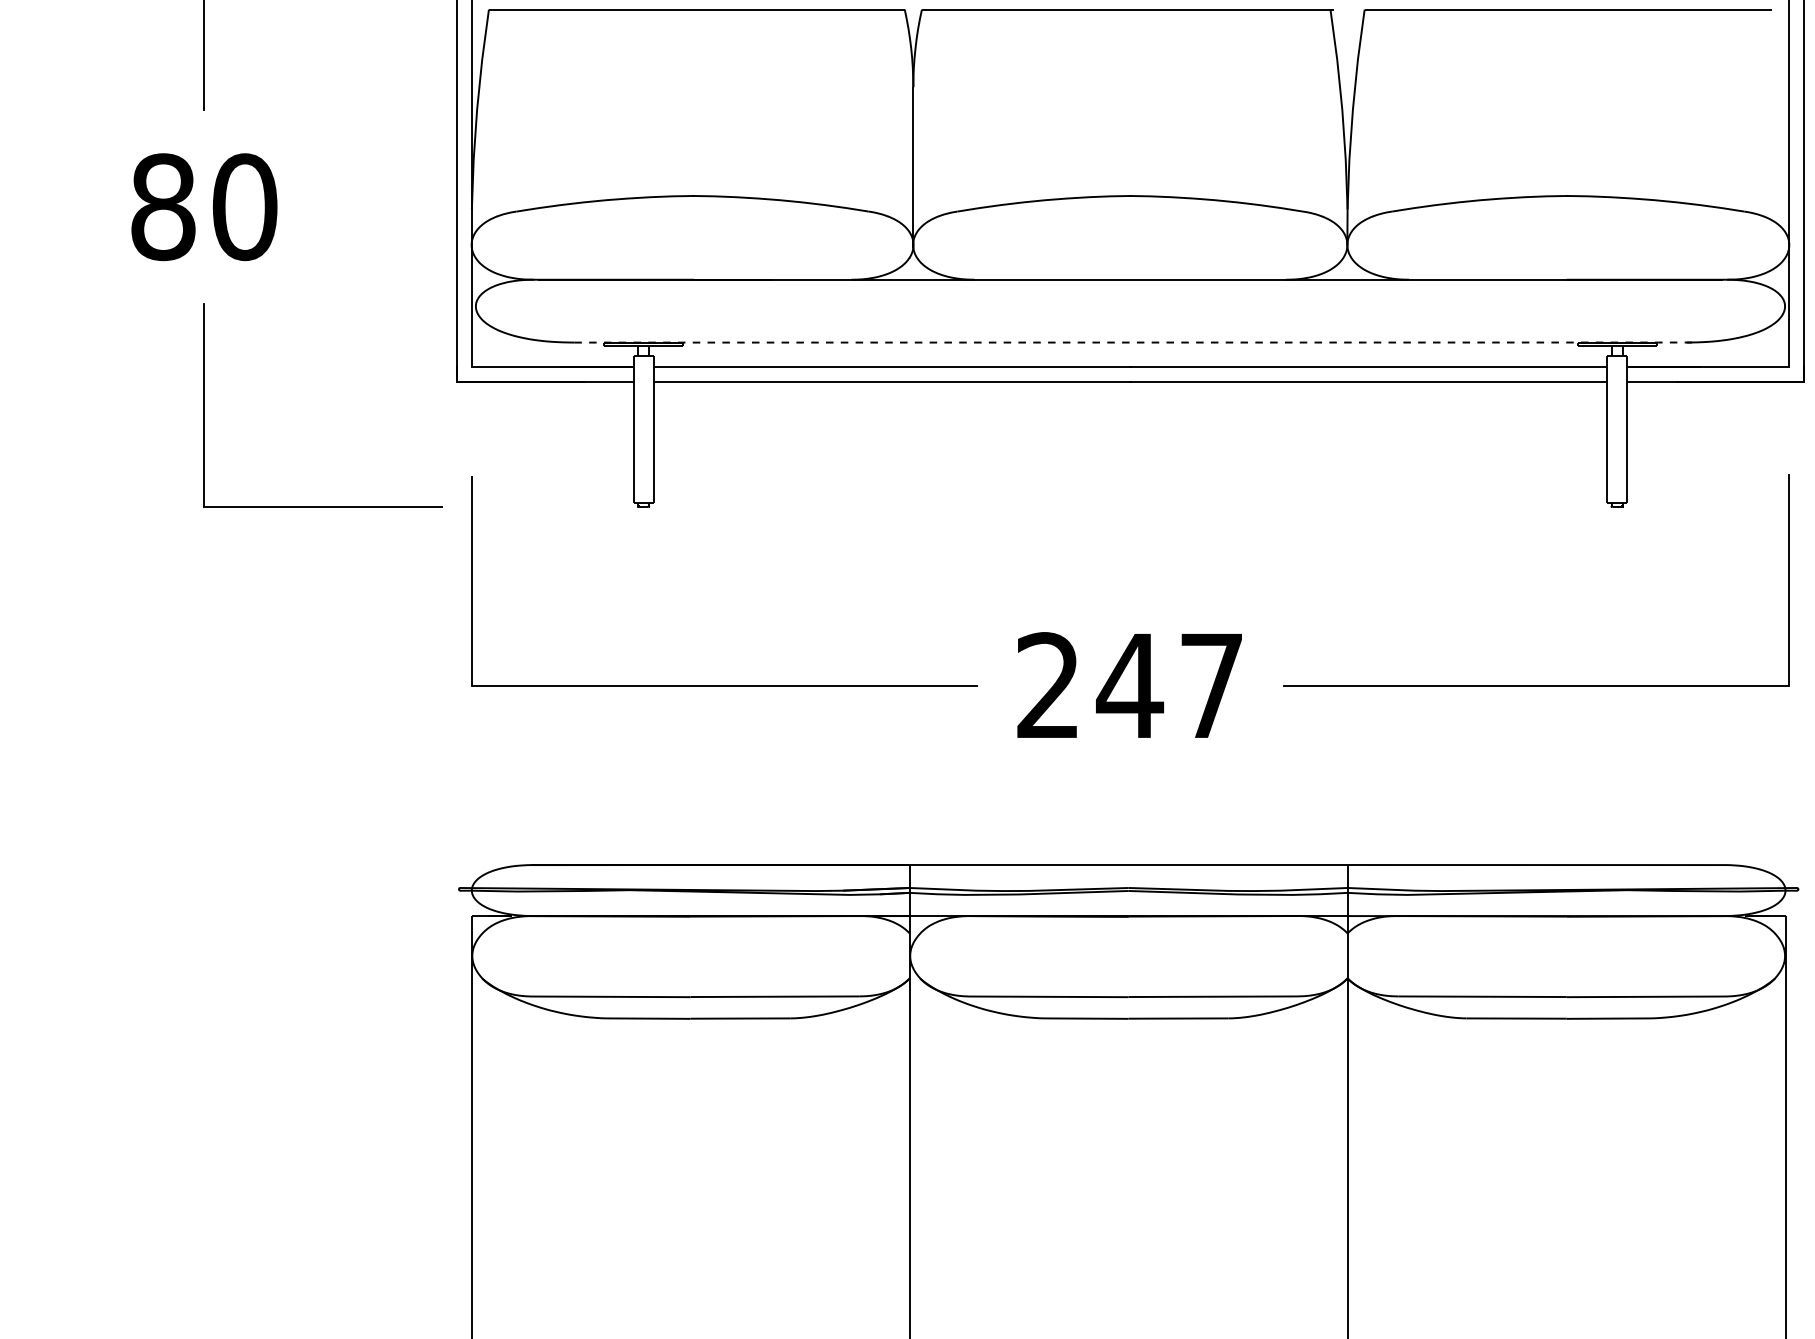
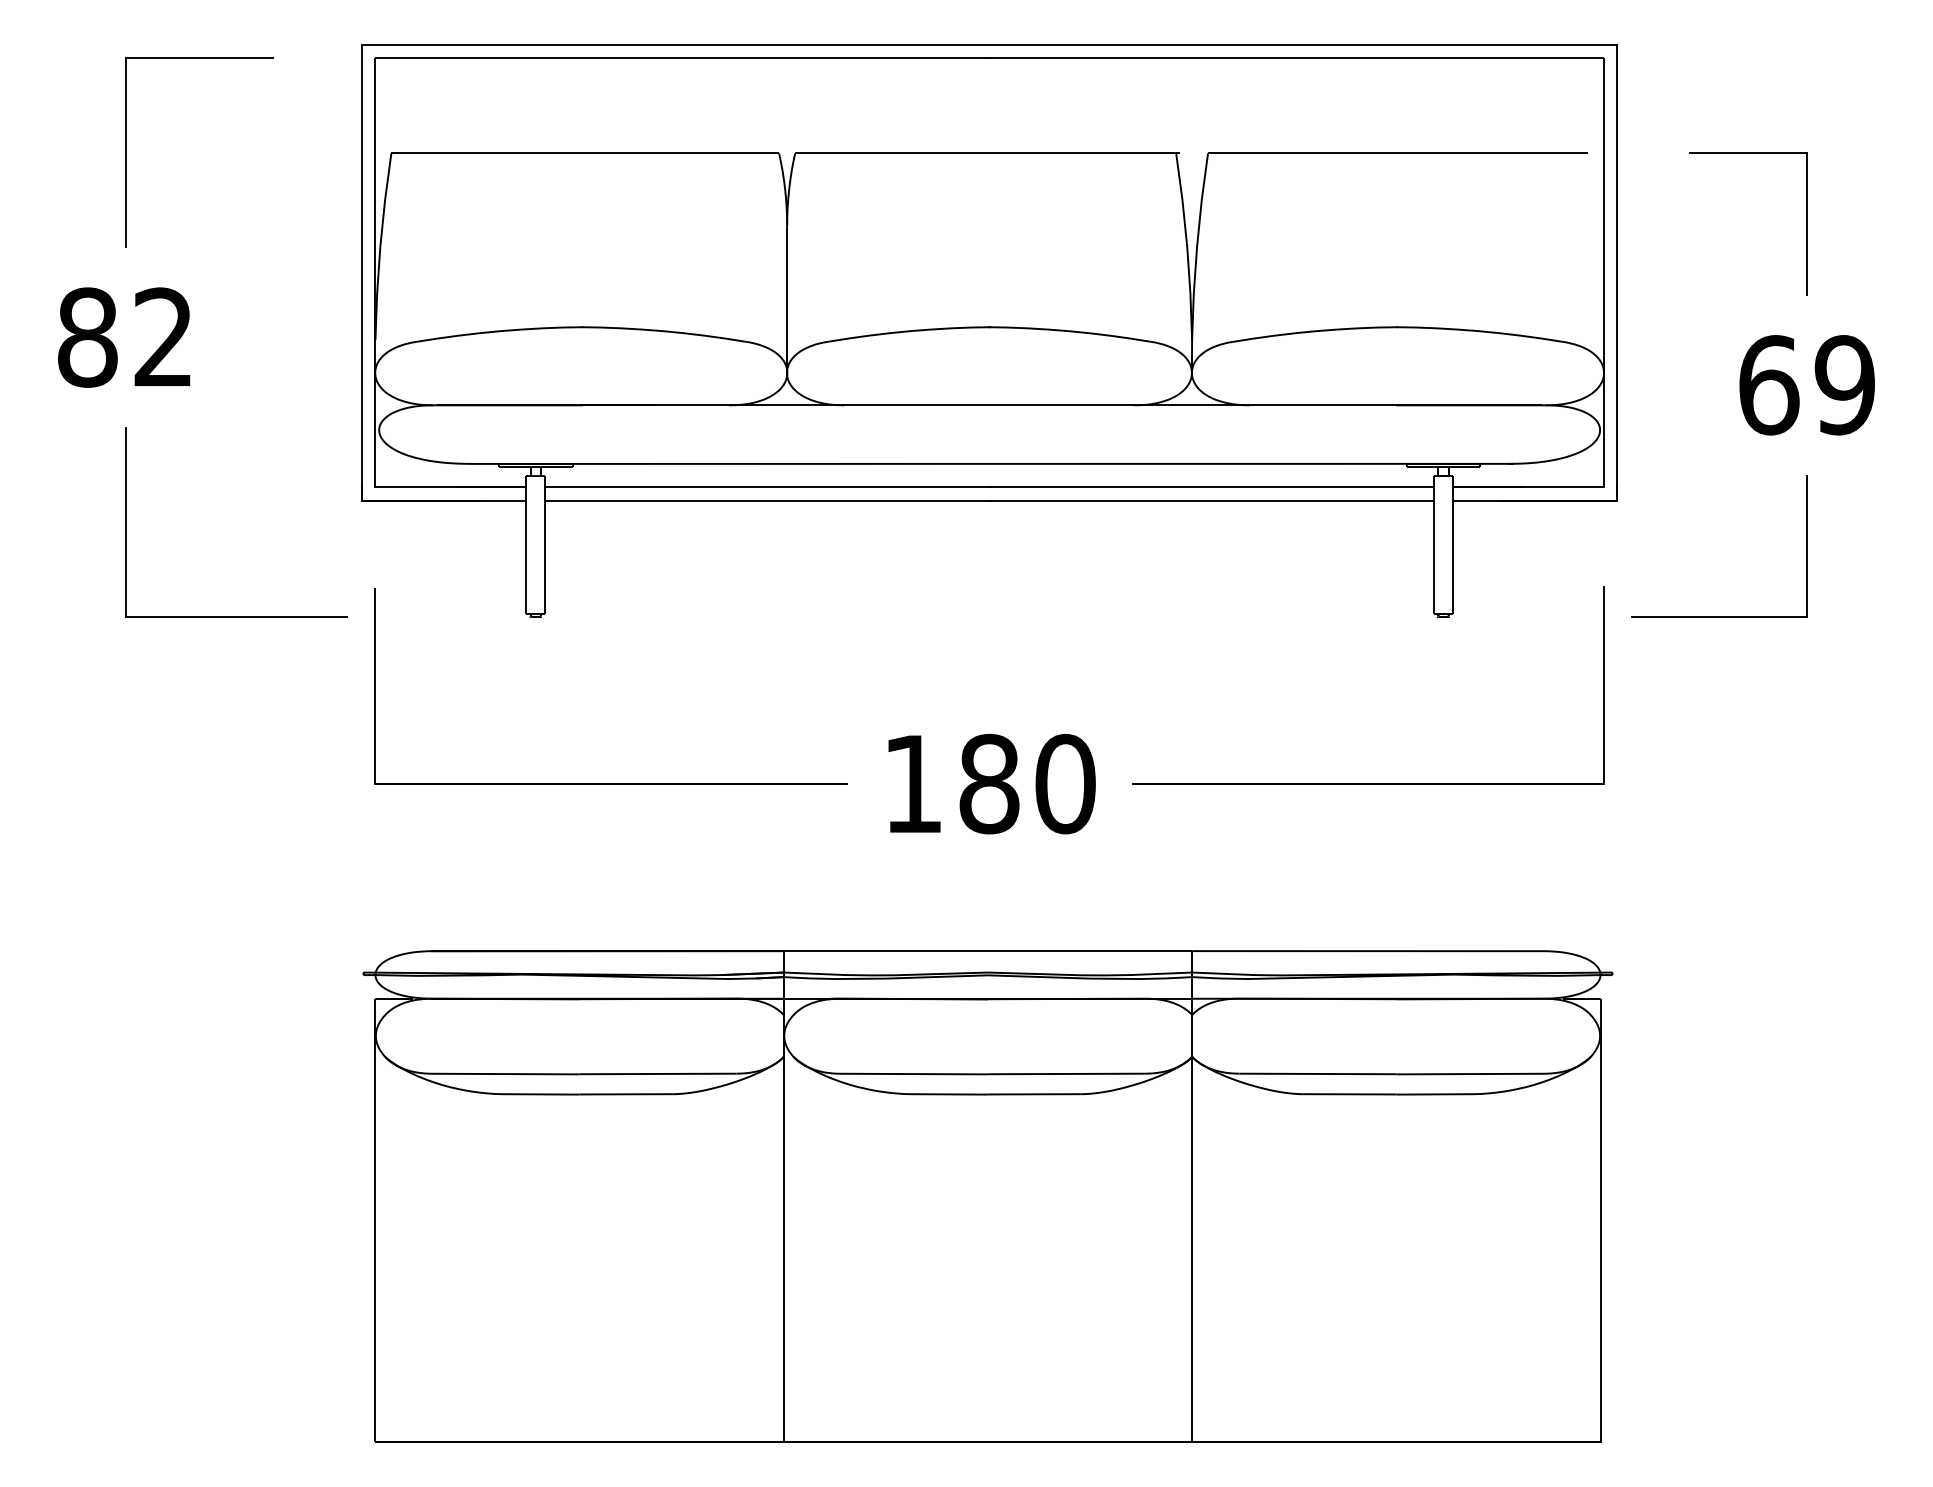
text: (245, 207) -> (164, 337), 80 -> 82
line: (1133, 342) -> (992, 463), dashed -> solid
text: (1130, 685) -> (989, 783), 247 -> 180

